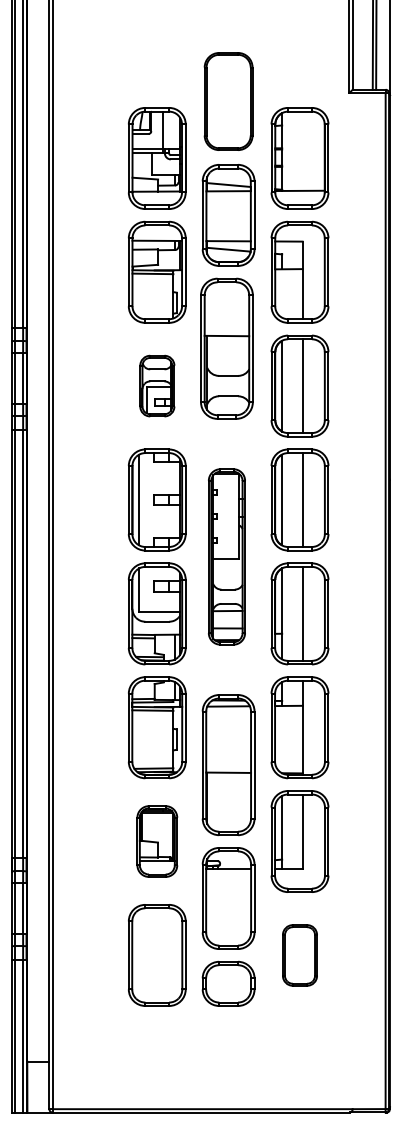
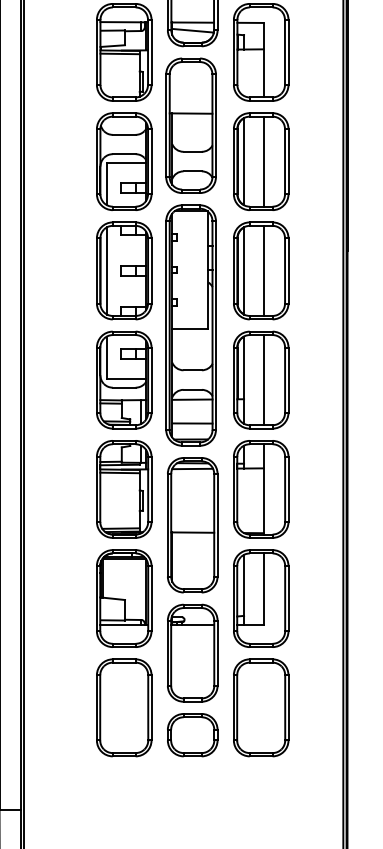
part: (157, 385) -> (124, 161), size x1.67
part: (226, 556) -> (190, 325), size x1.43
part: (157, 841) -> (124, 598), size x1.43
part: (299, 955) -> (260, 707), size x1.67

